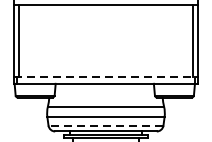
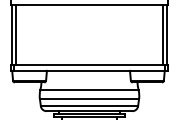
line: (106, 77) -> (89, 65), dashed -> solid
line: (106, 125) -> (89, 106), dashed -> solid

